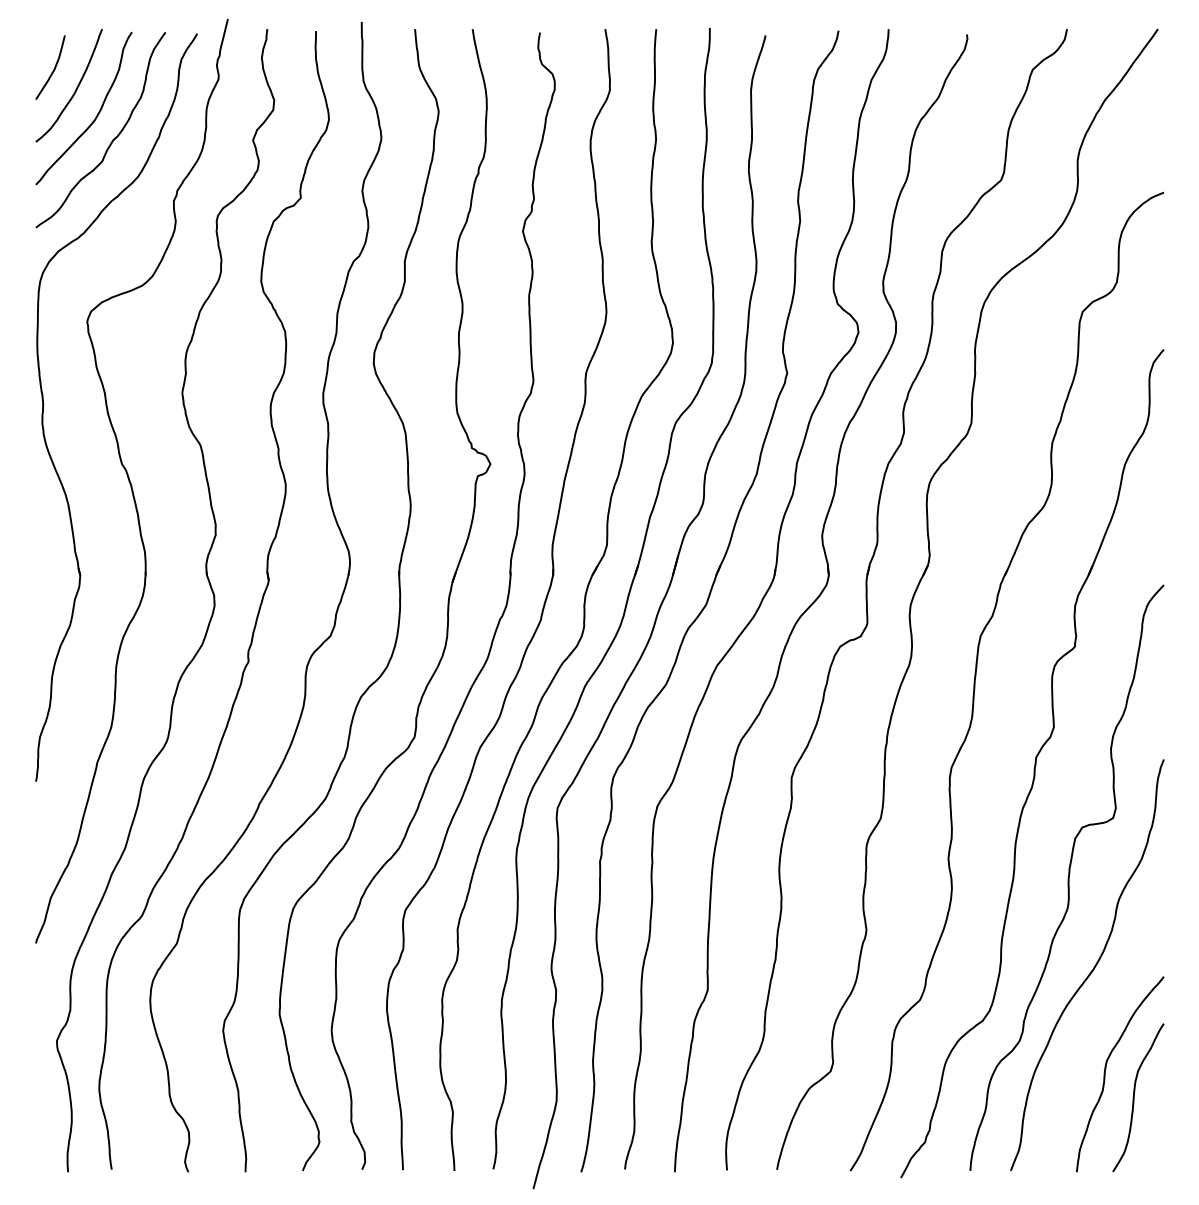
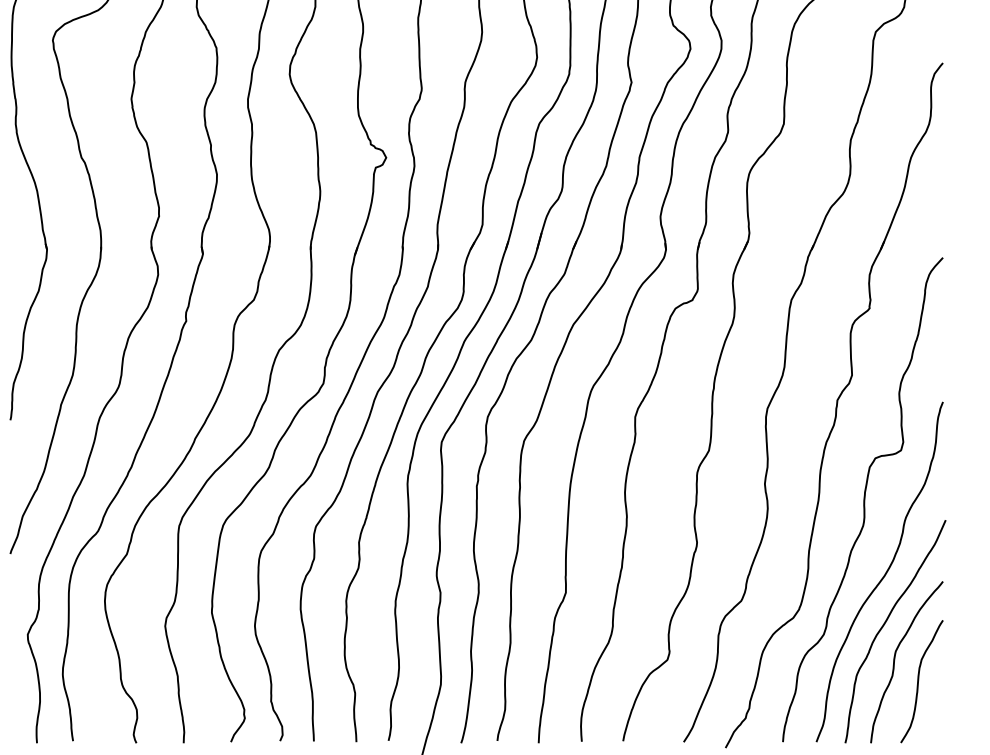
curve: (1093, 1029) -> (884, 625), added

